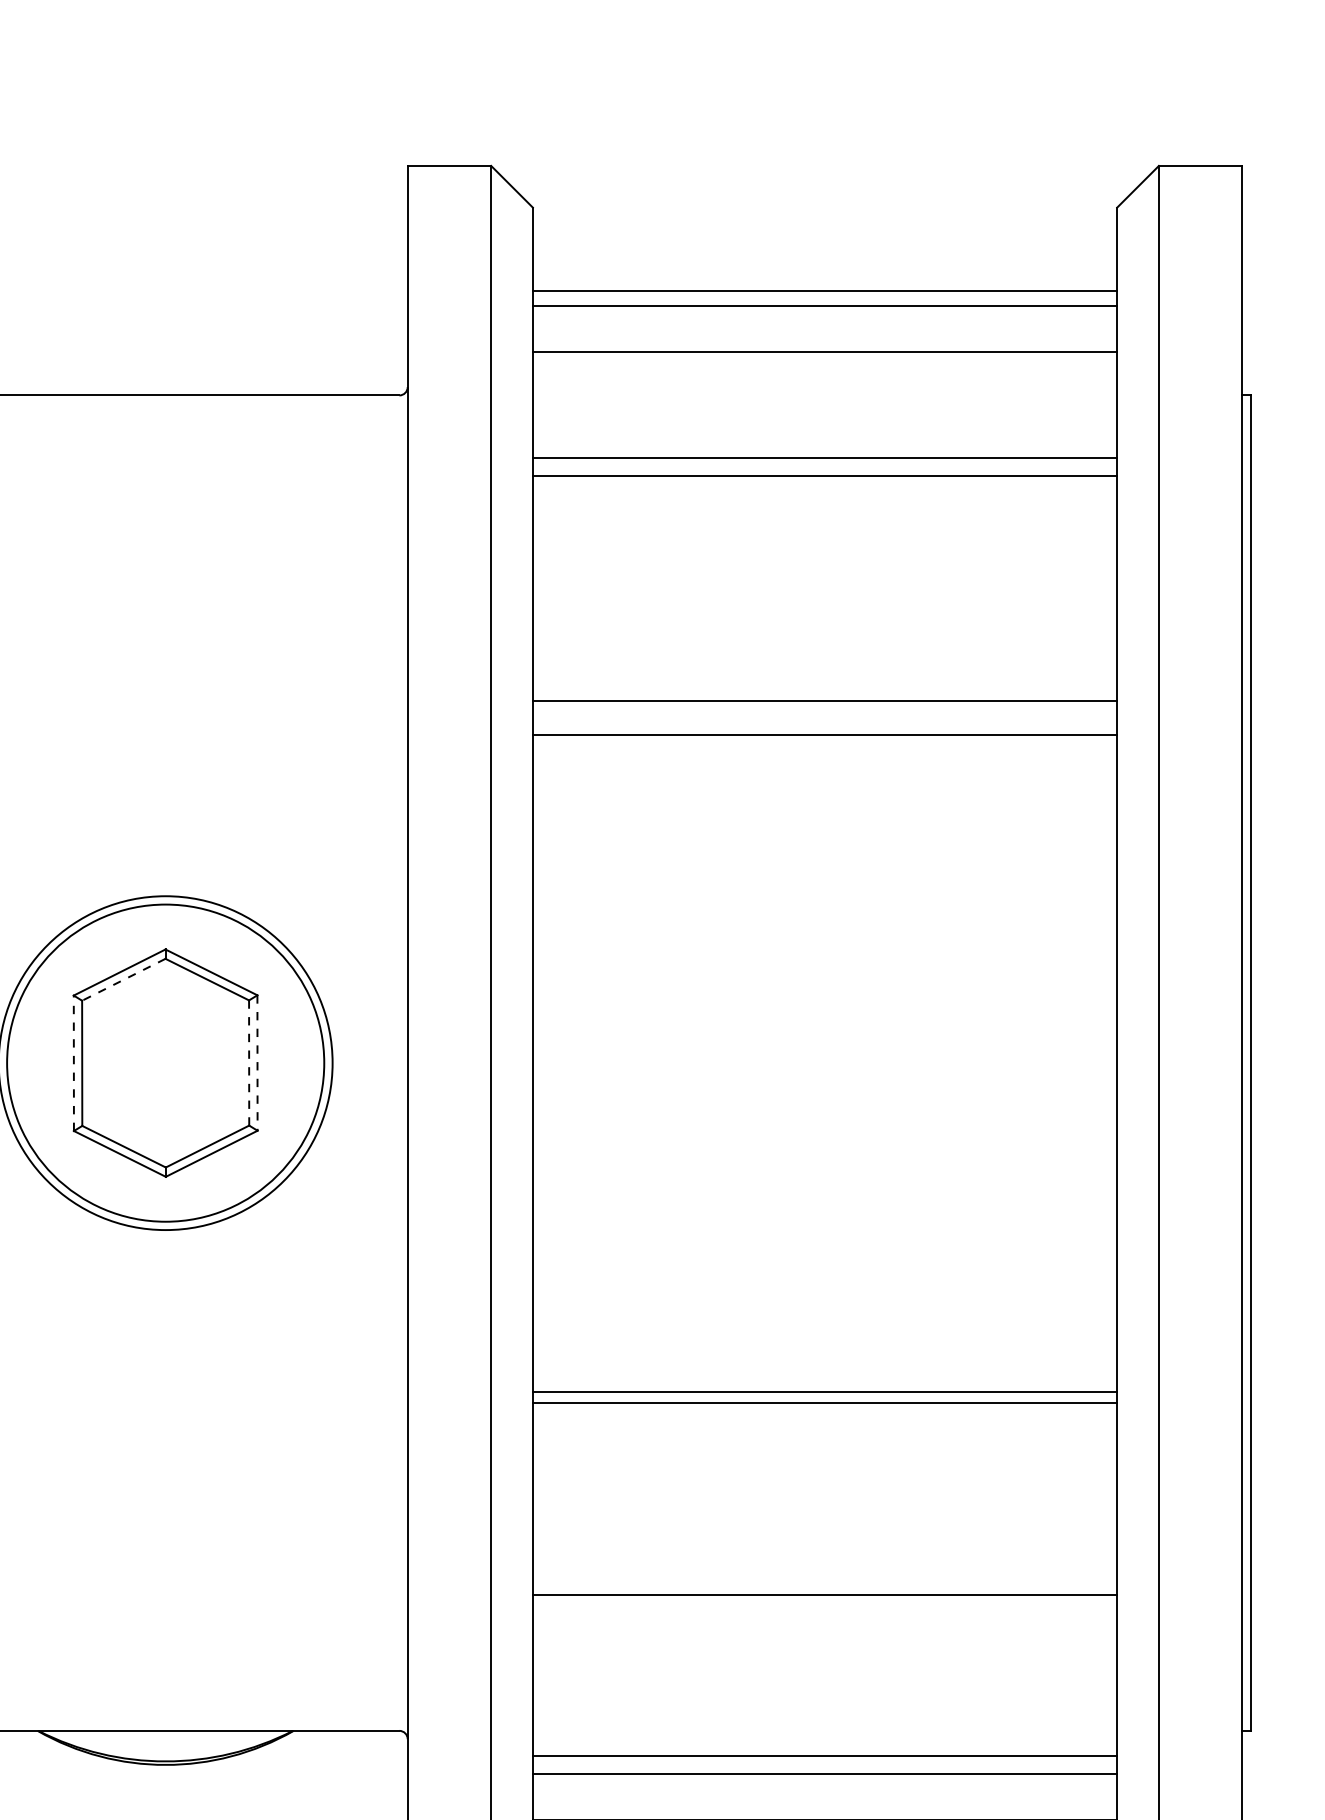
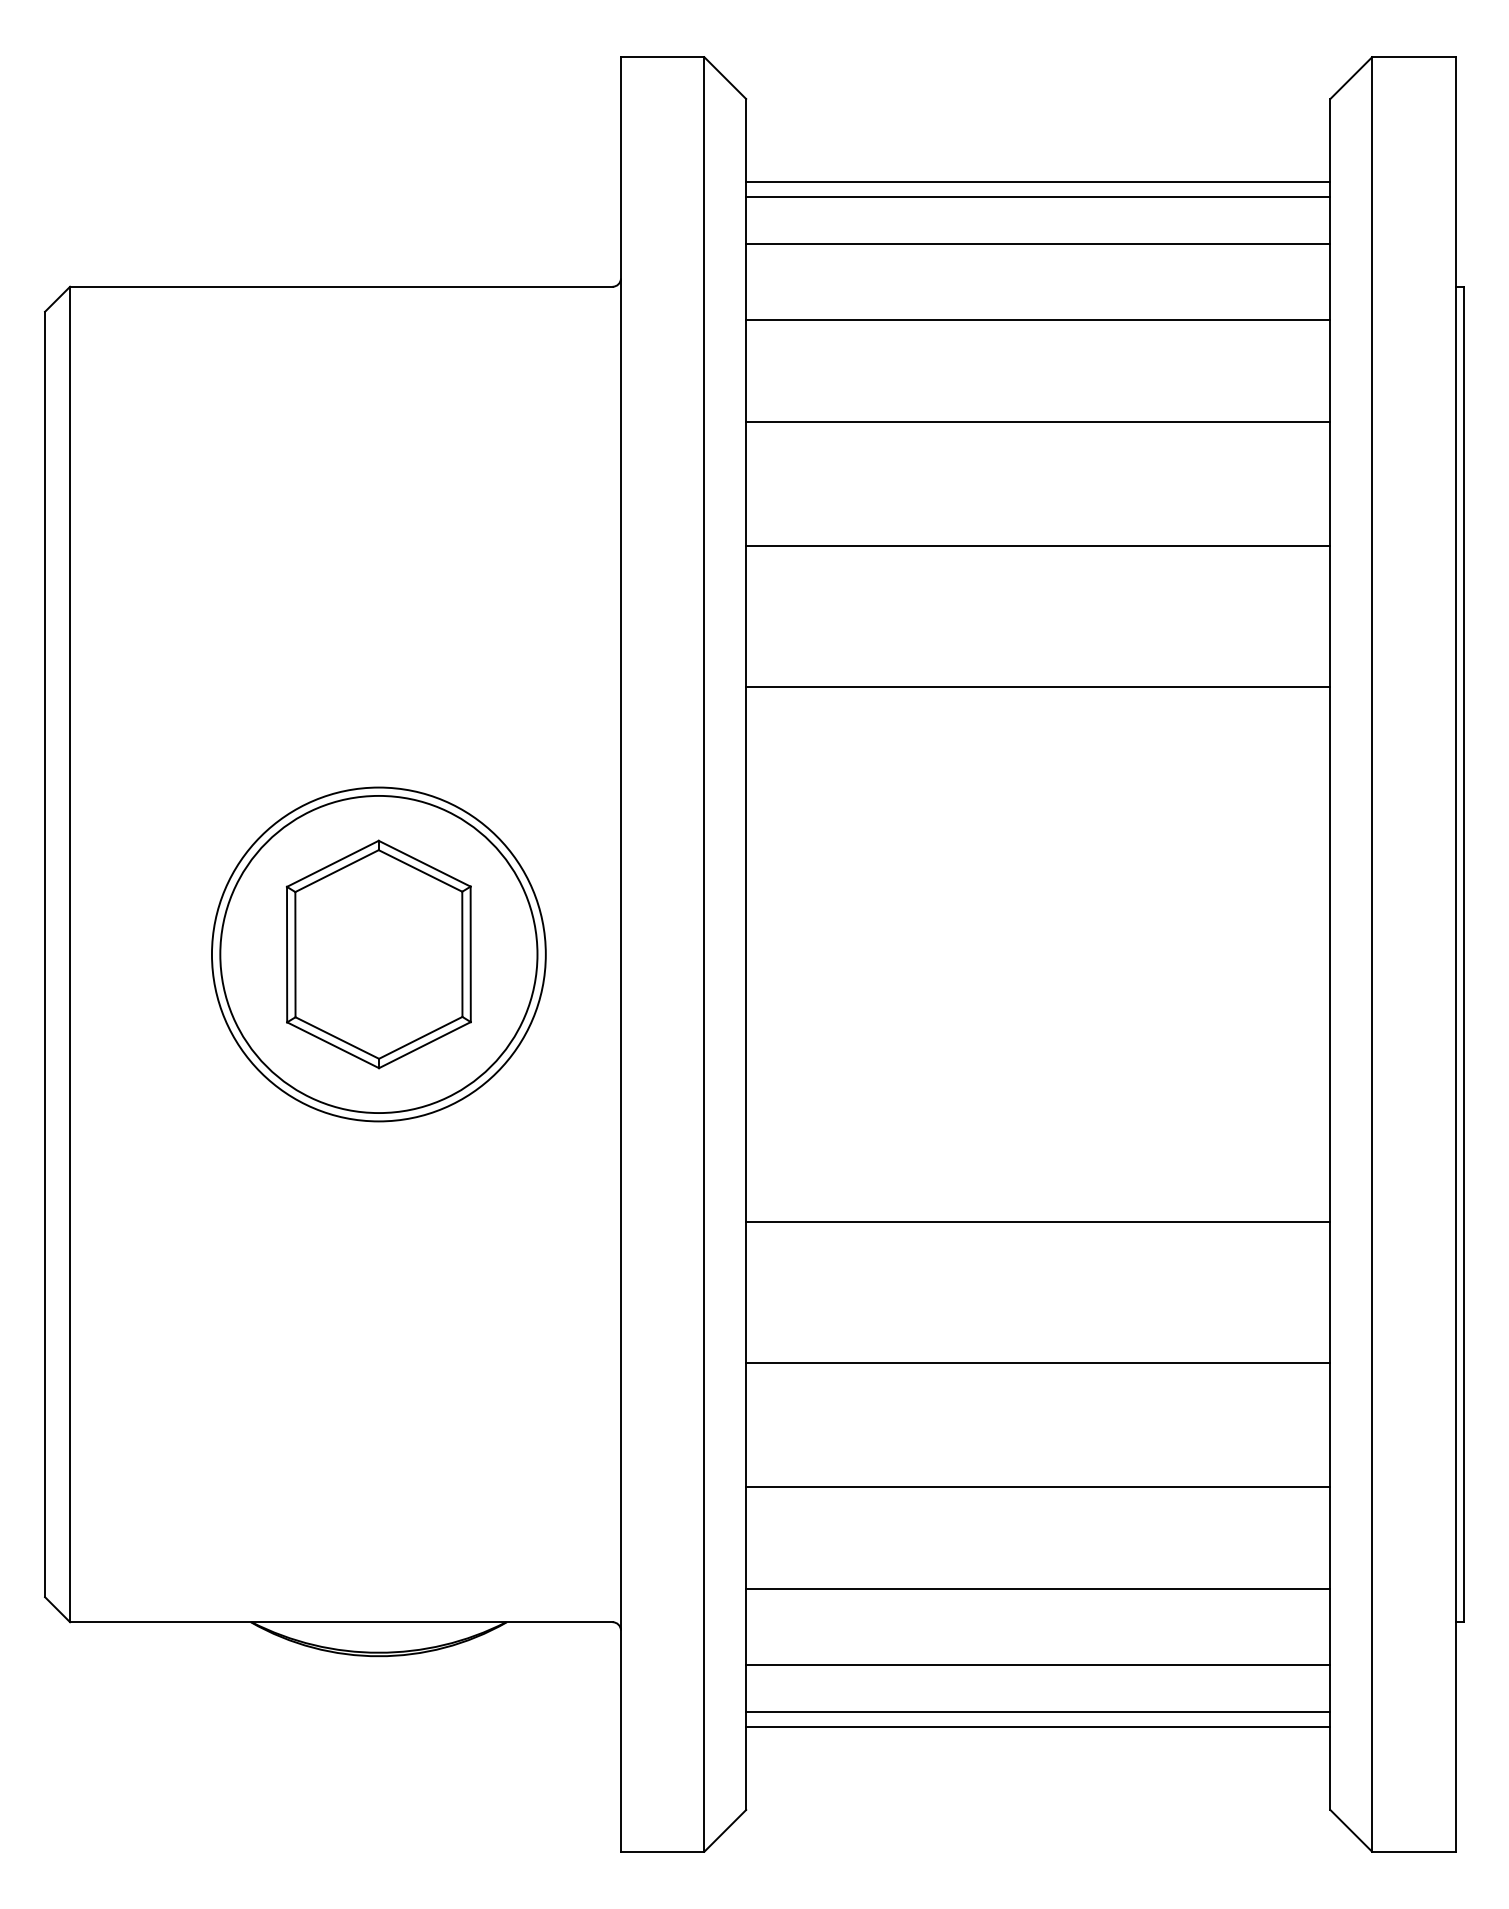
line: (825, 458) -> (1038, 422), moved
line: (825, 475) -> (1038, 319), moved
line: (825, 701) -> (1038, 546), moved
line: (825, 735) -> (1038, 687), moved
line: (124, 980) -> (337, 871), dashed -> solid
line: (74, 1063) -> (287, 954), dashed -> solid
line: (249, 1063) -> (462, 954), dashed -> solid
line: (257, 1063) -> (470, 954), dashed -> solid
line: (825, 1391) -> (1038, 1221), moved
line: (825, 1403) -> (1038, 1362), moved
line: (825, 1756) -> (1038, 1589), moved

